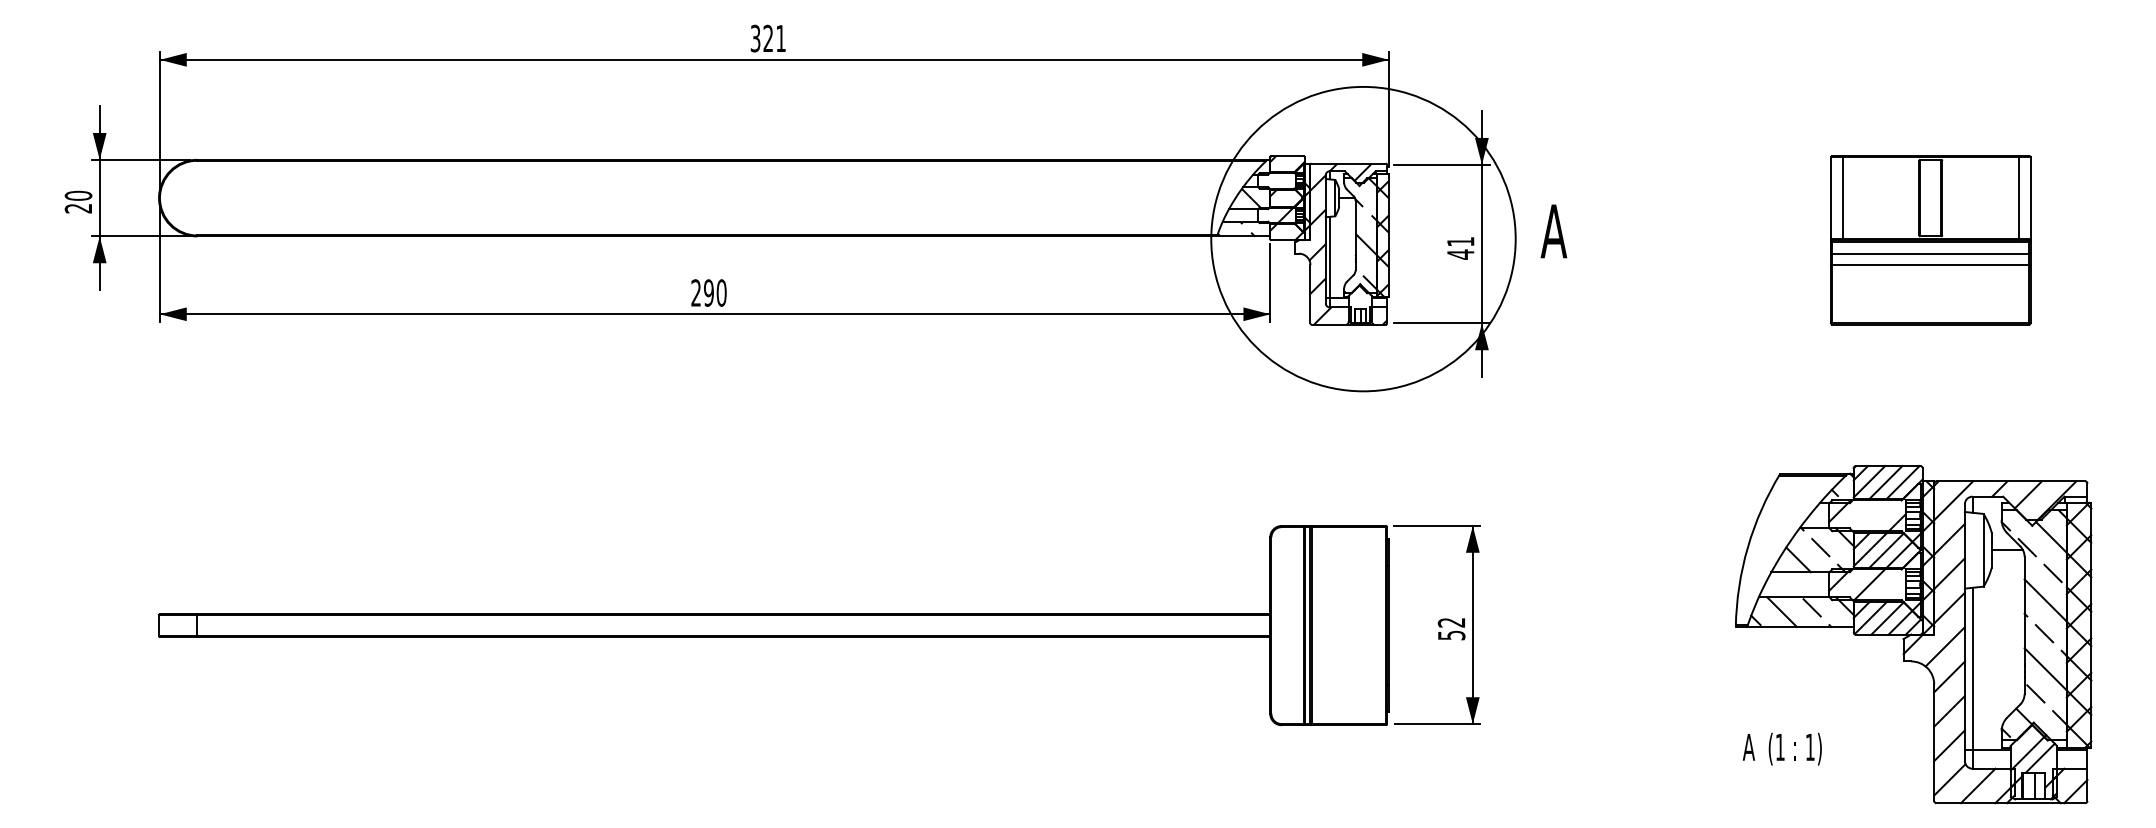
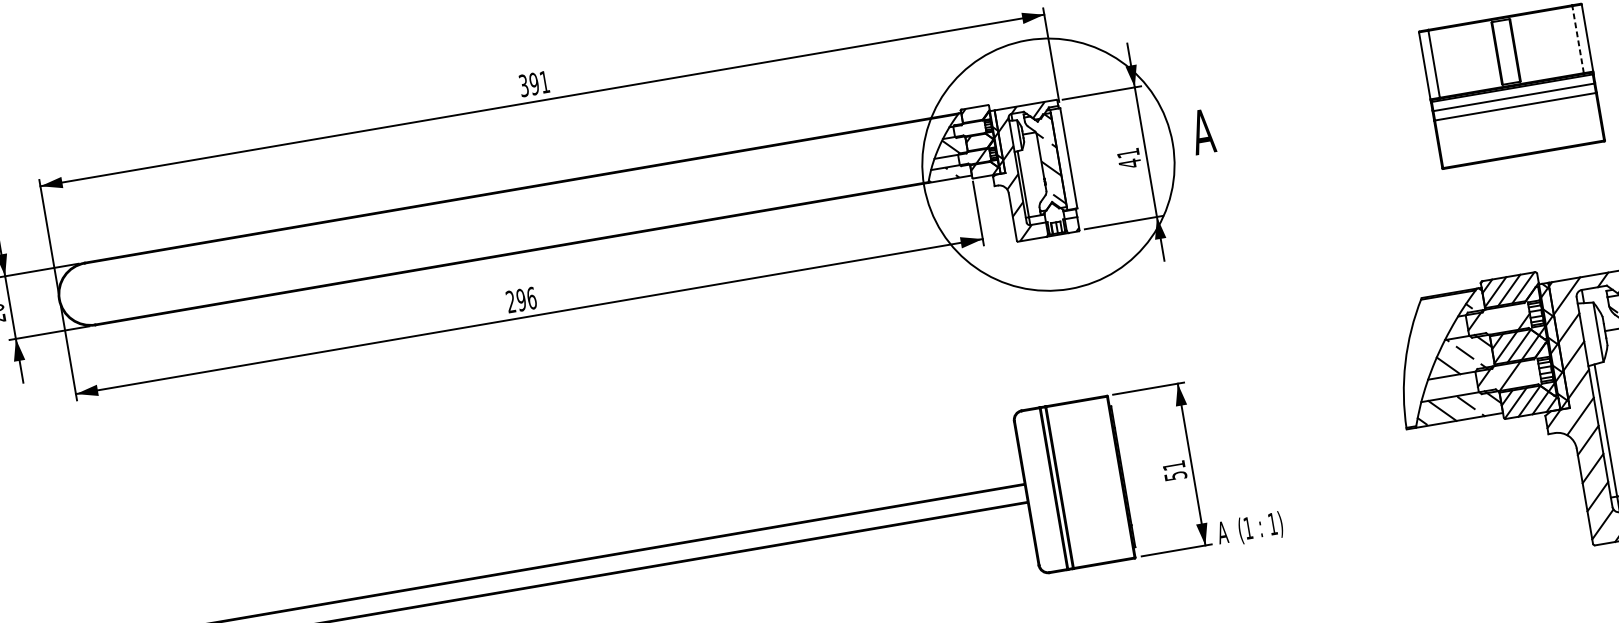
text: (768, 38) -> (534, 83), 321 -> 391
line: (2018, 197) -> (1577, 39), solid -> dashed
hatch: (1382, 238) -> (1063, 161), removed
text: (721, 292) -> (531, 297), 290 -> 296
text: (1450, 622) -> (1173, 465), 52 -> 51
text: (1781, 748) -> (1249, 529), moved

